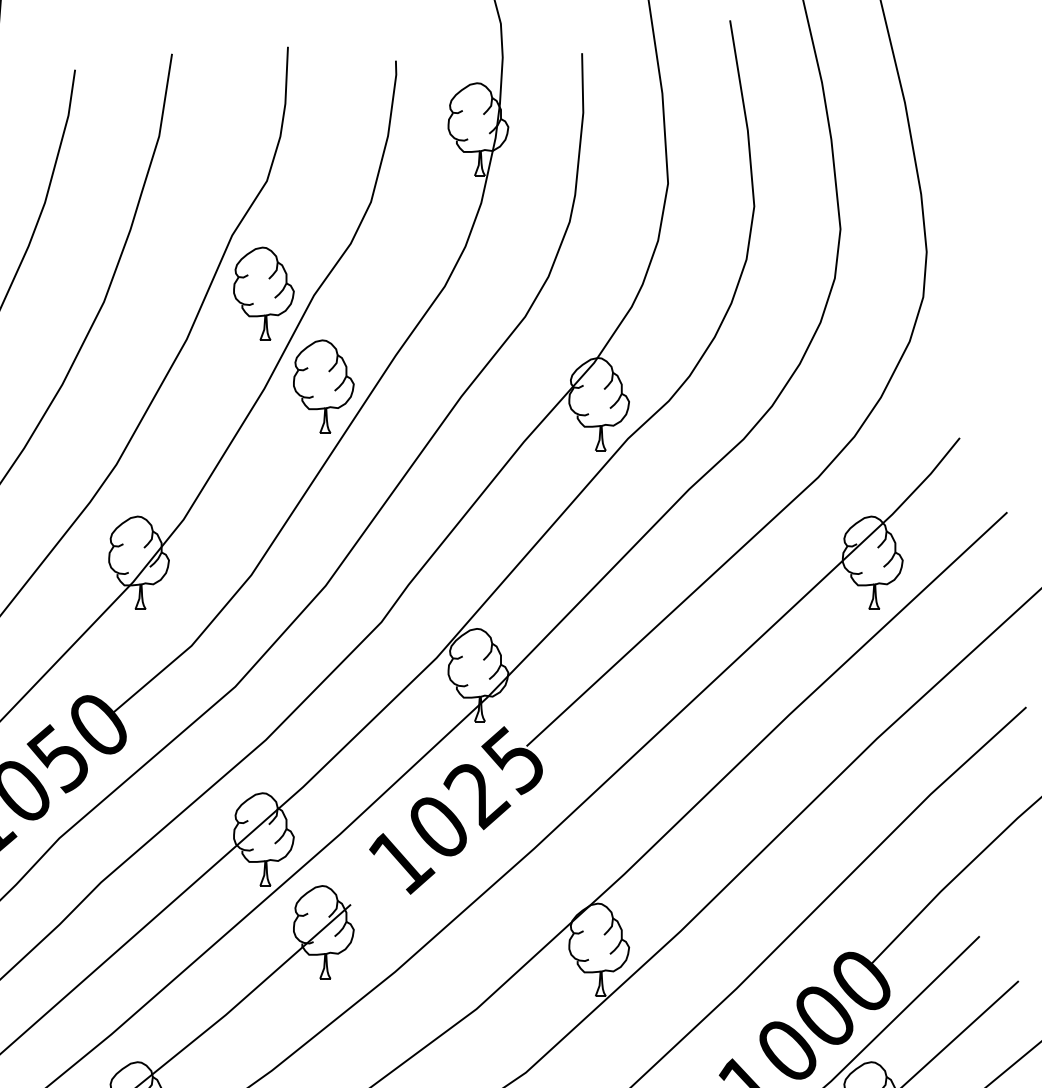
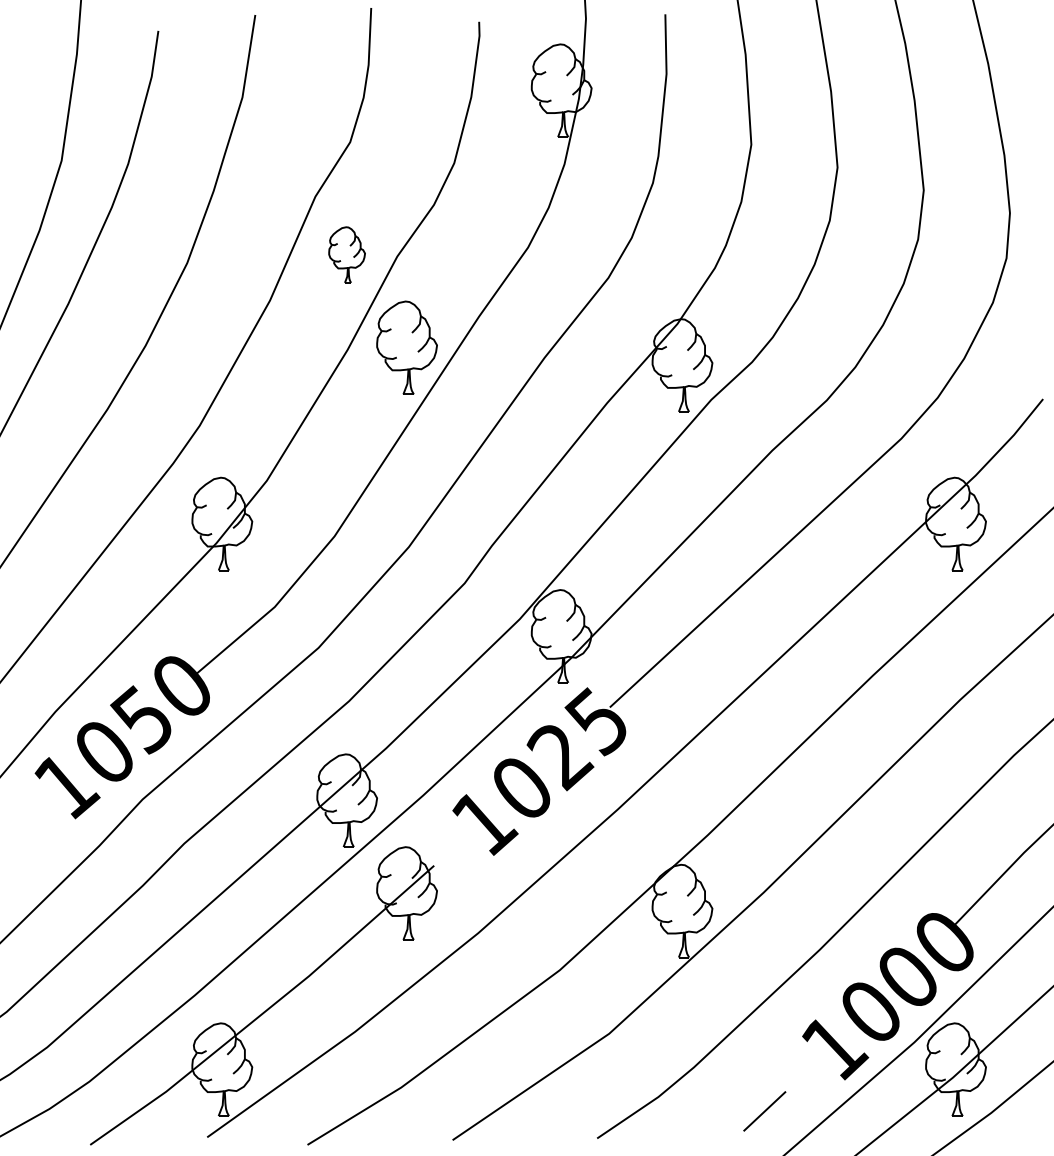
part: (263, 293) -> (346, 254), size x0.6

